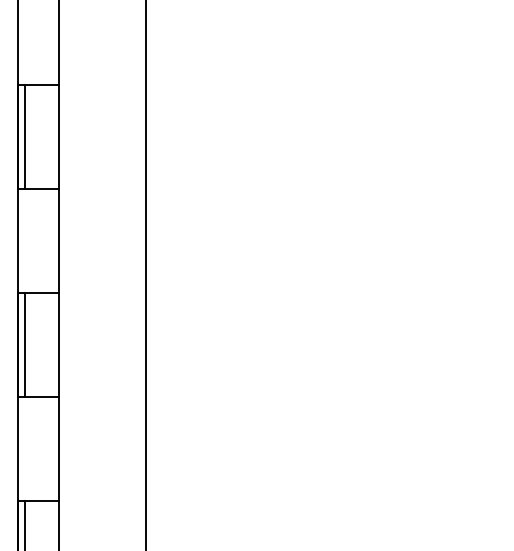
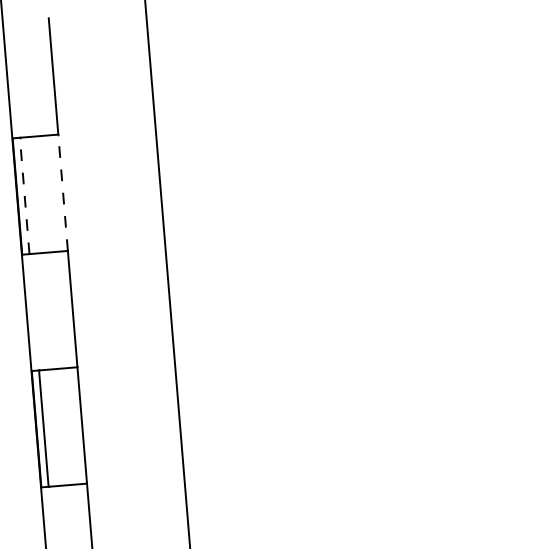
line: (24, 136) -> (24, 195), solid -> dashed
line: (58, 136) -> (62, 192), solid -> dashed

